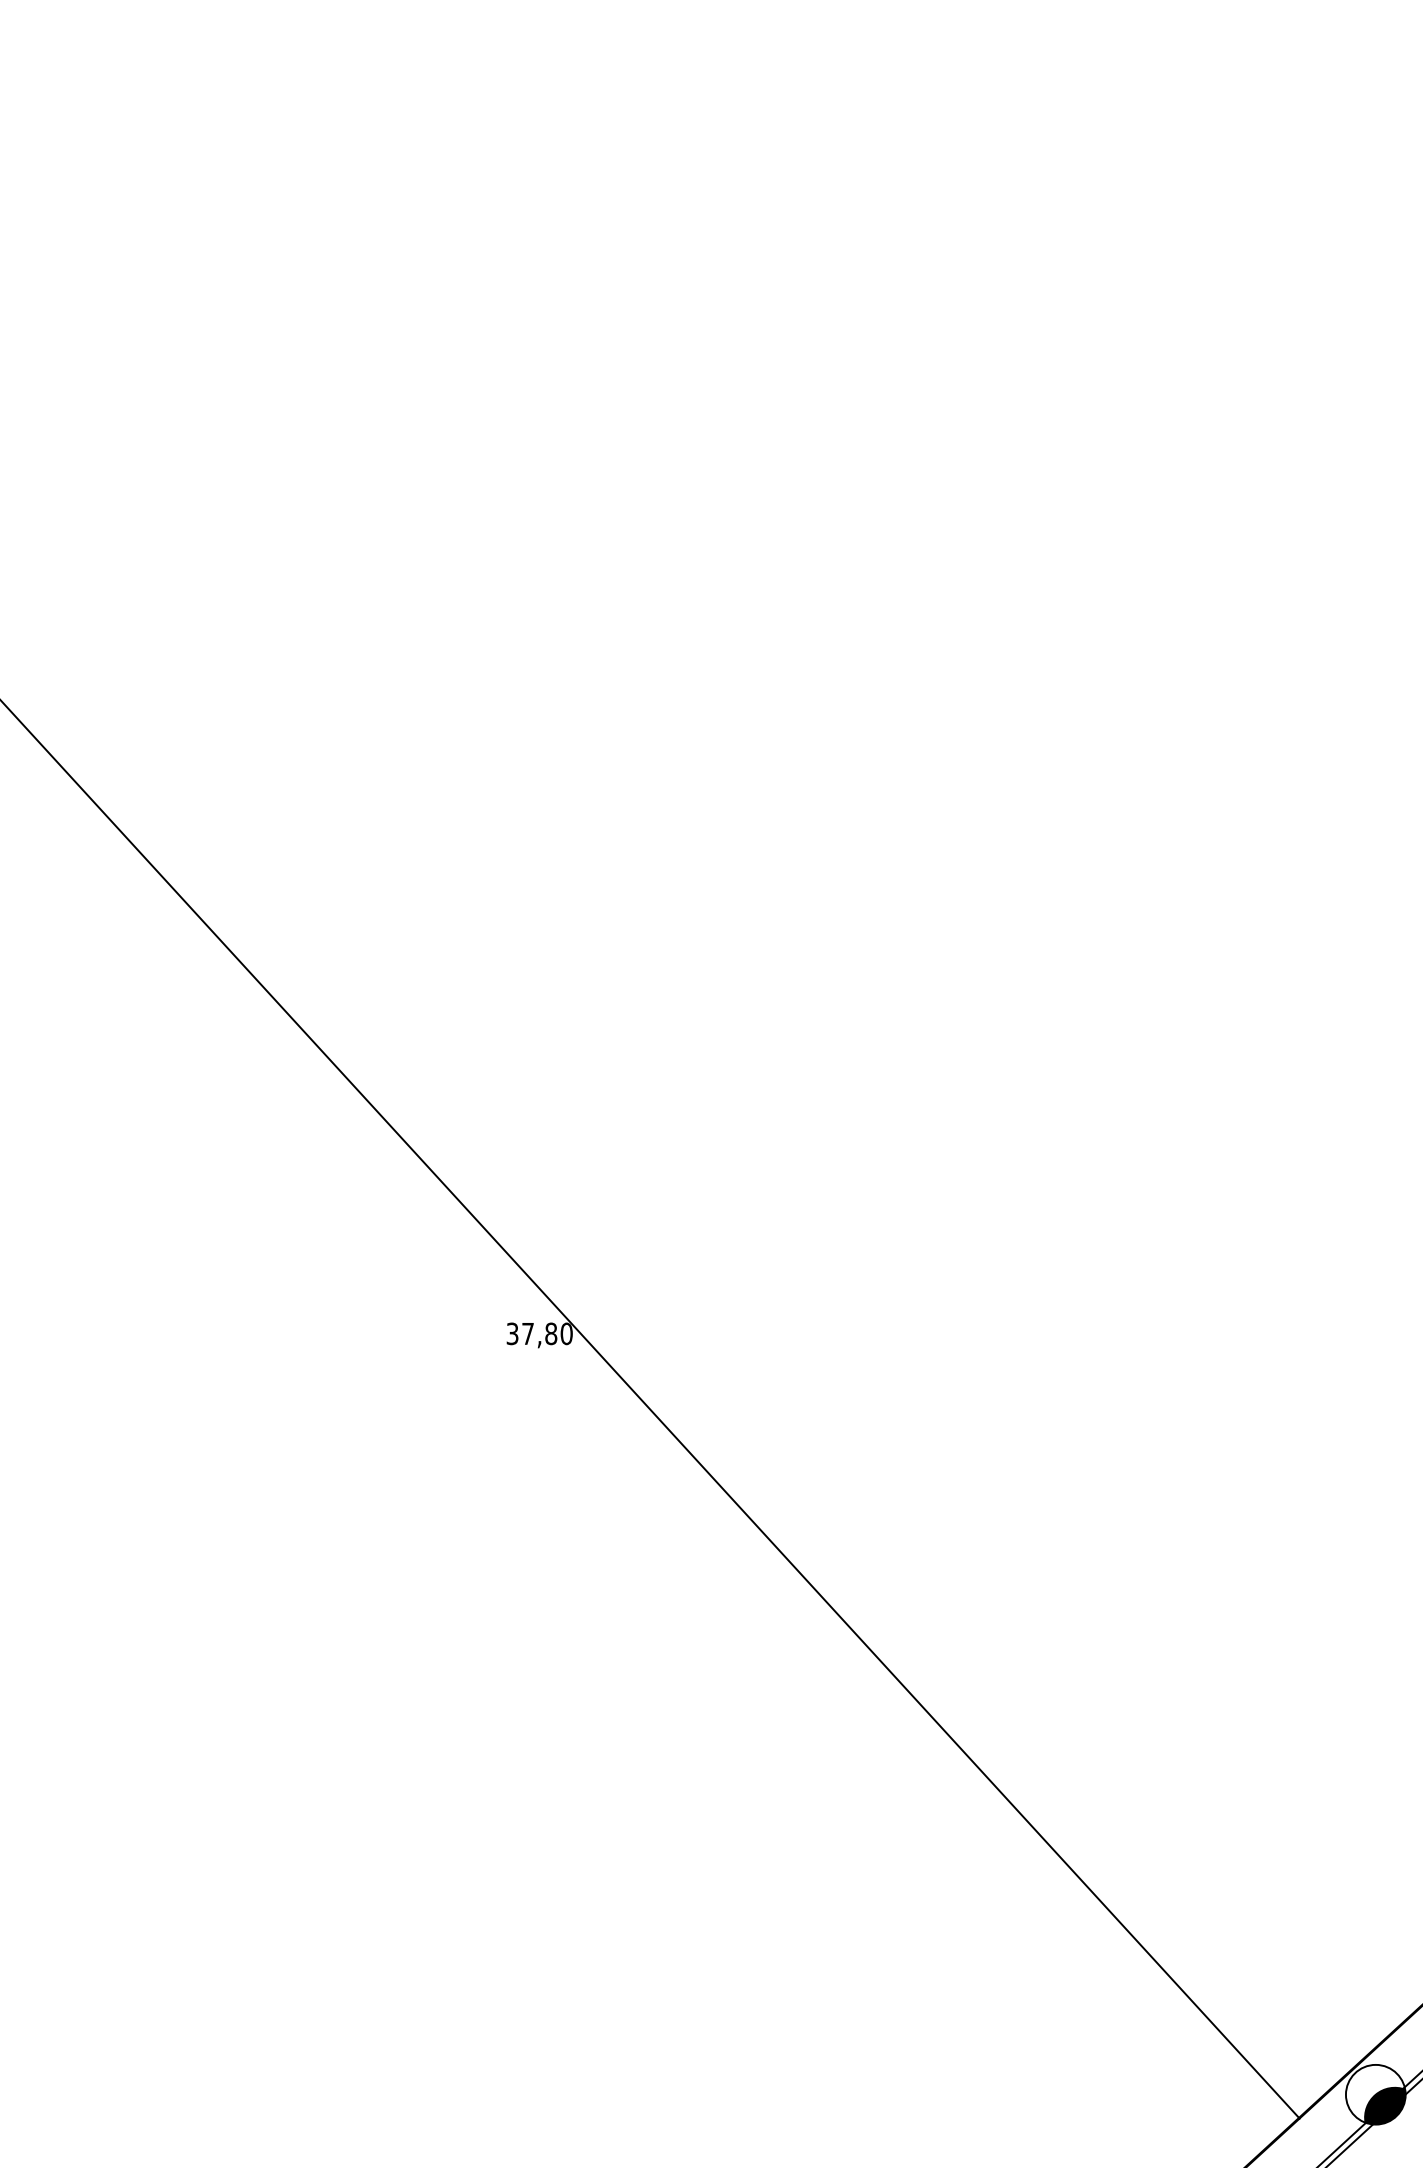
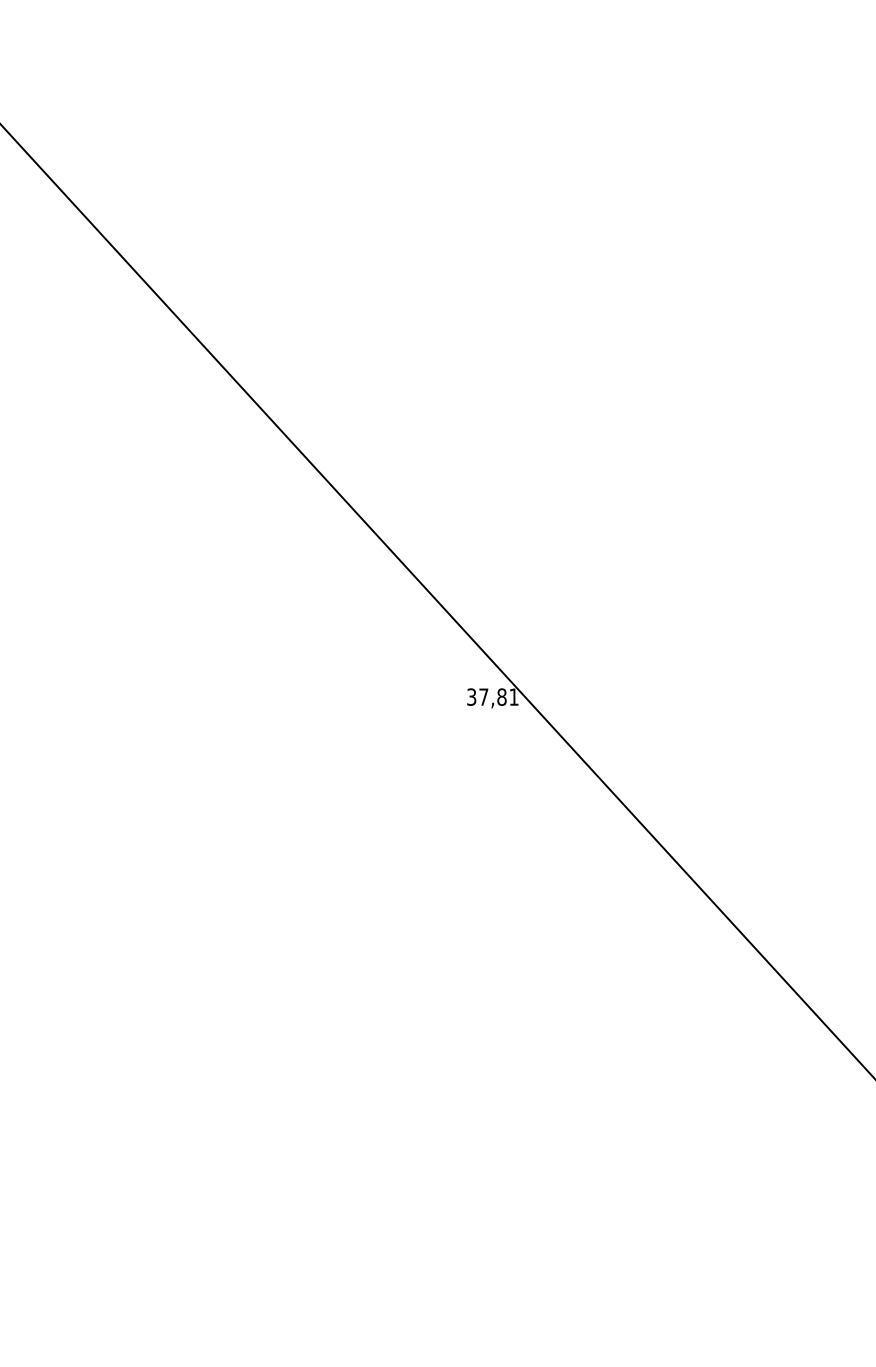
text: (566, 1333) -> (513, 696), 37,80 -> 37,81

